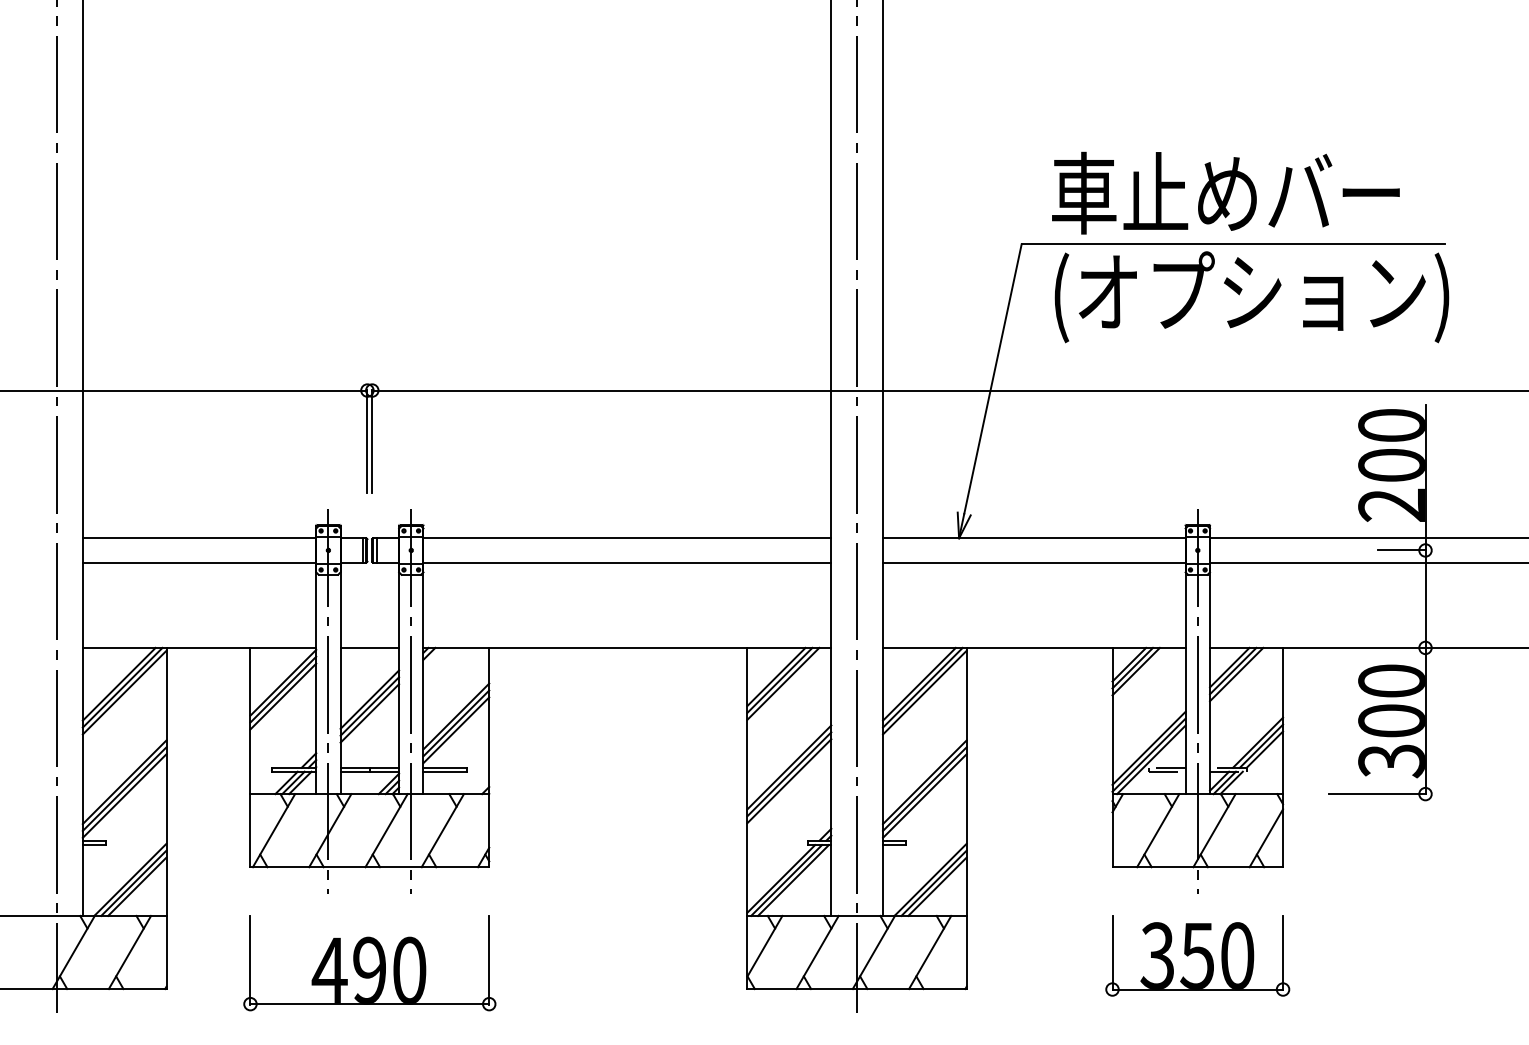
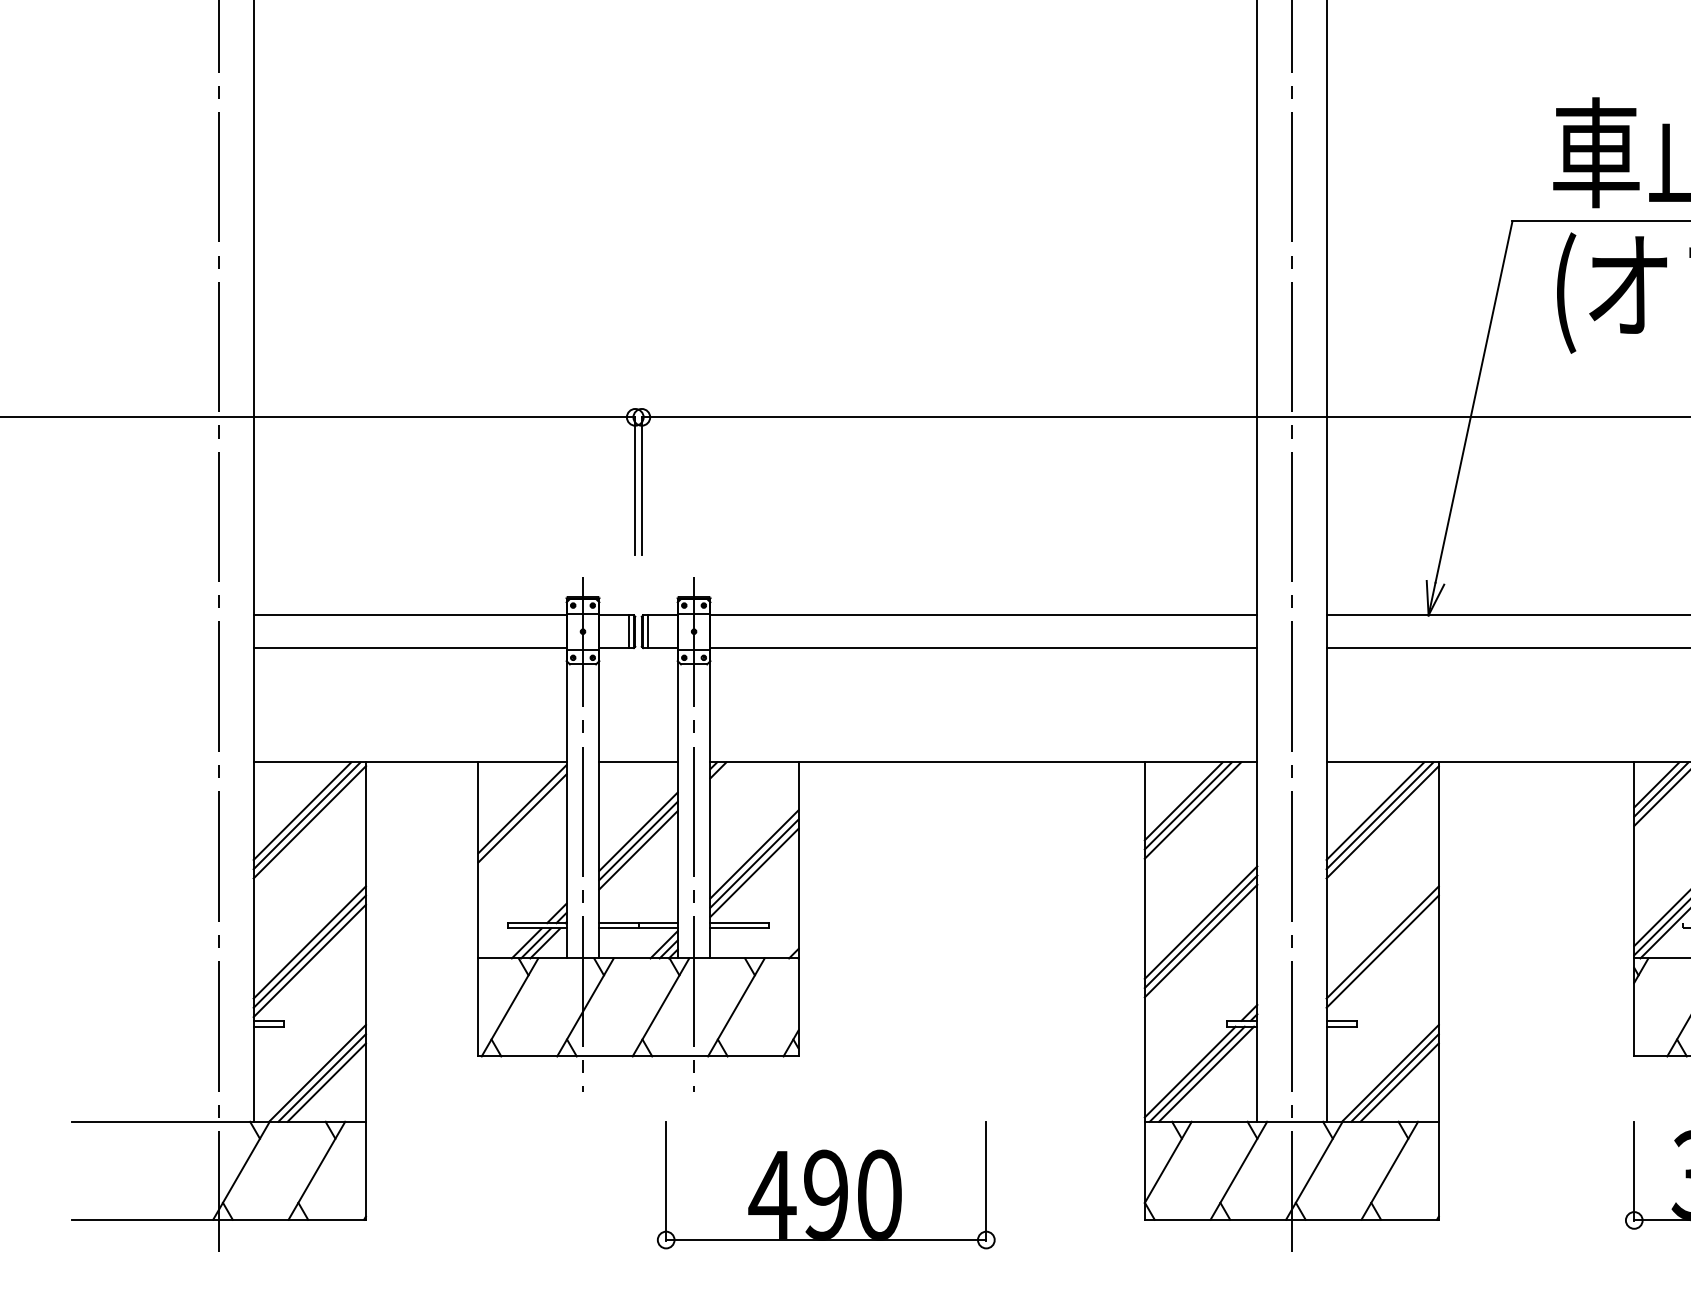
line: (283, 696) -> (522, 827), removed
line: (924, 795) -> (1382, 960), removed
part: (369, 963) -> (825, 1185), moved

